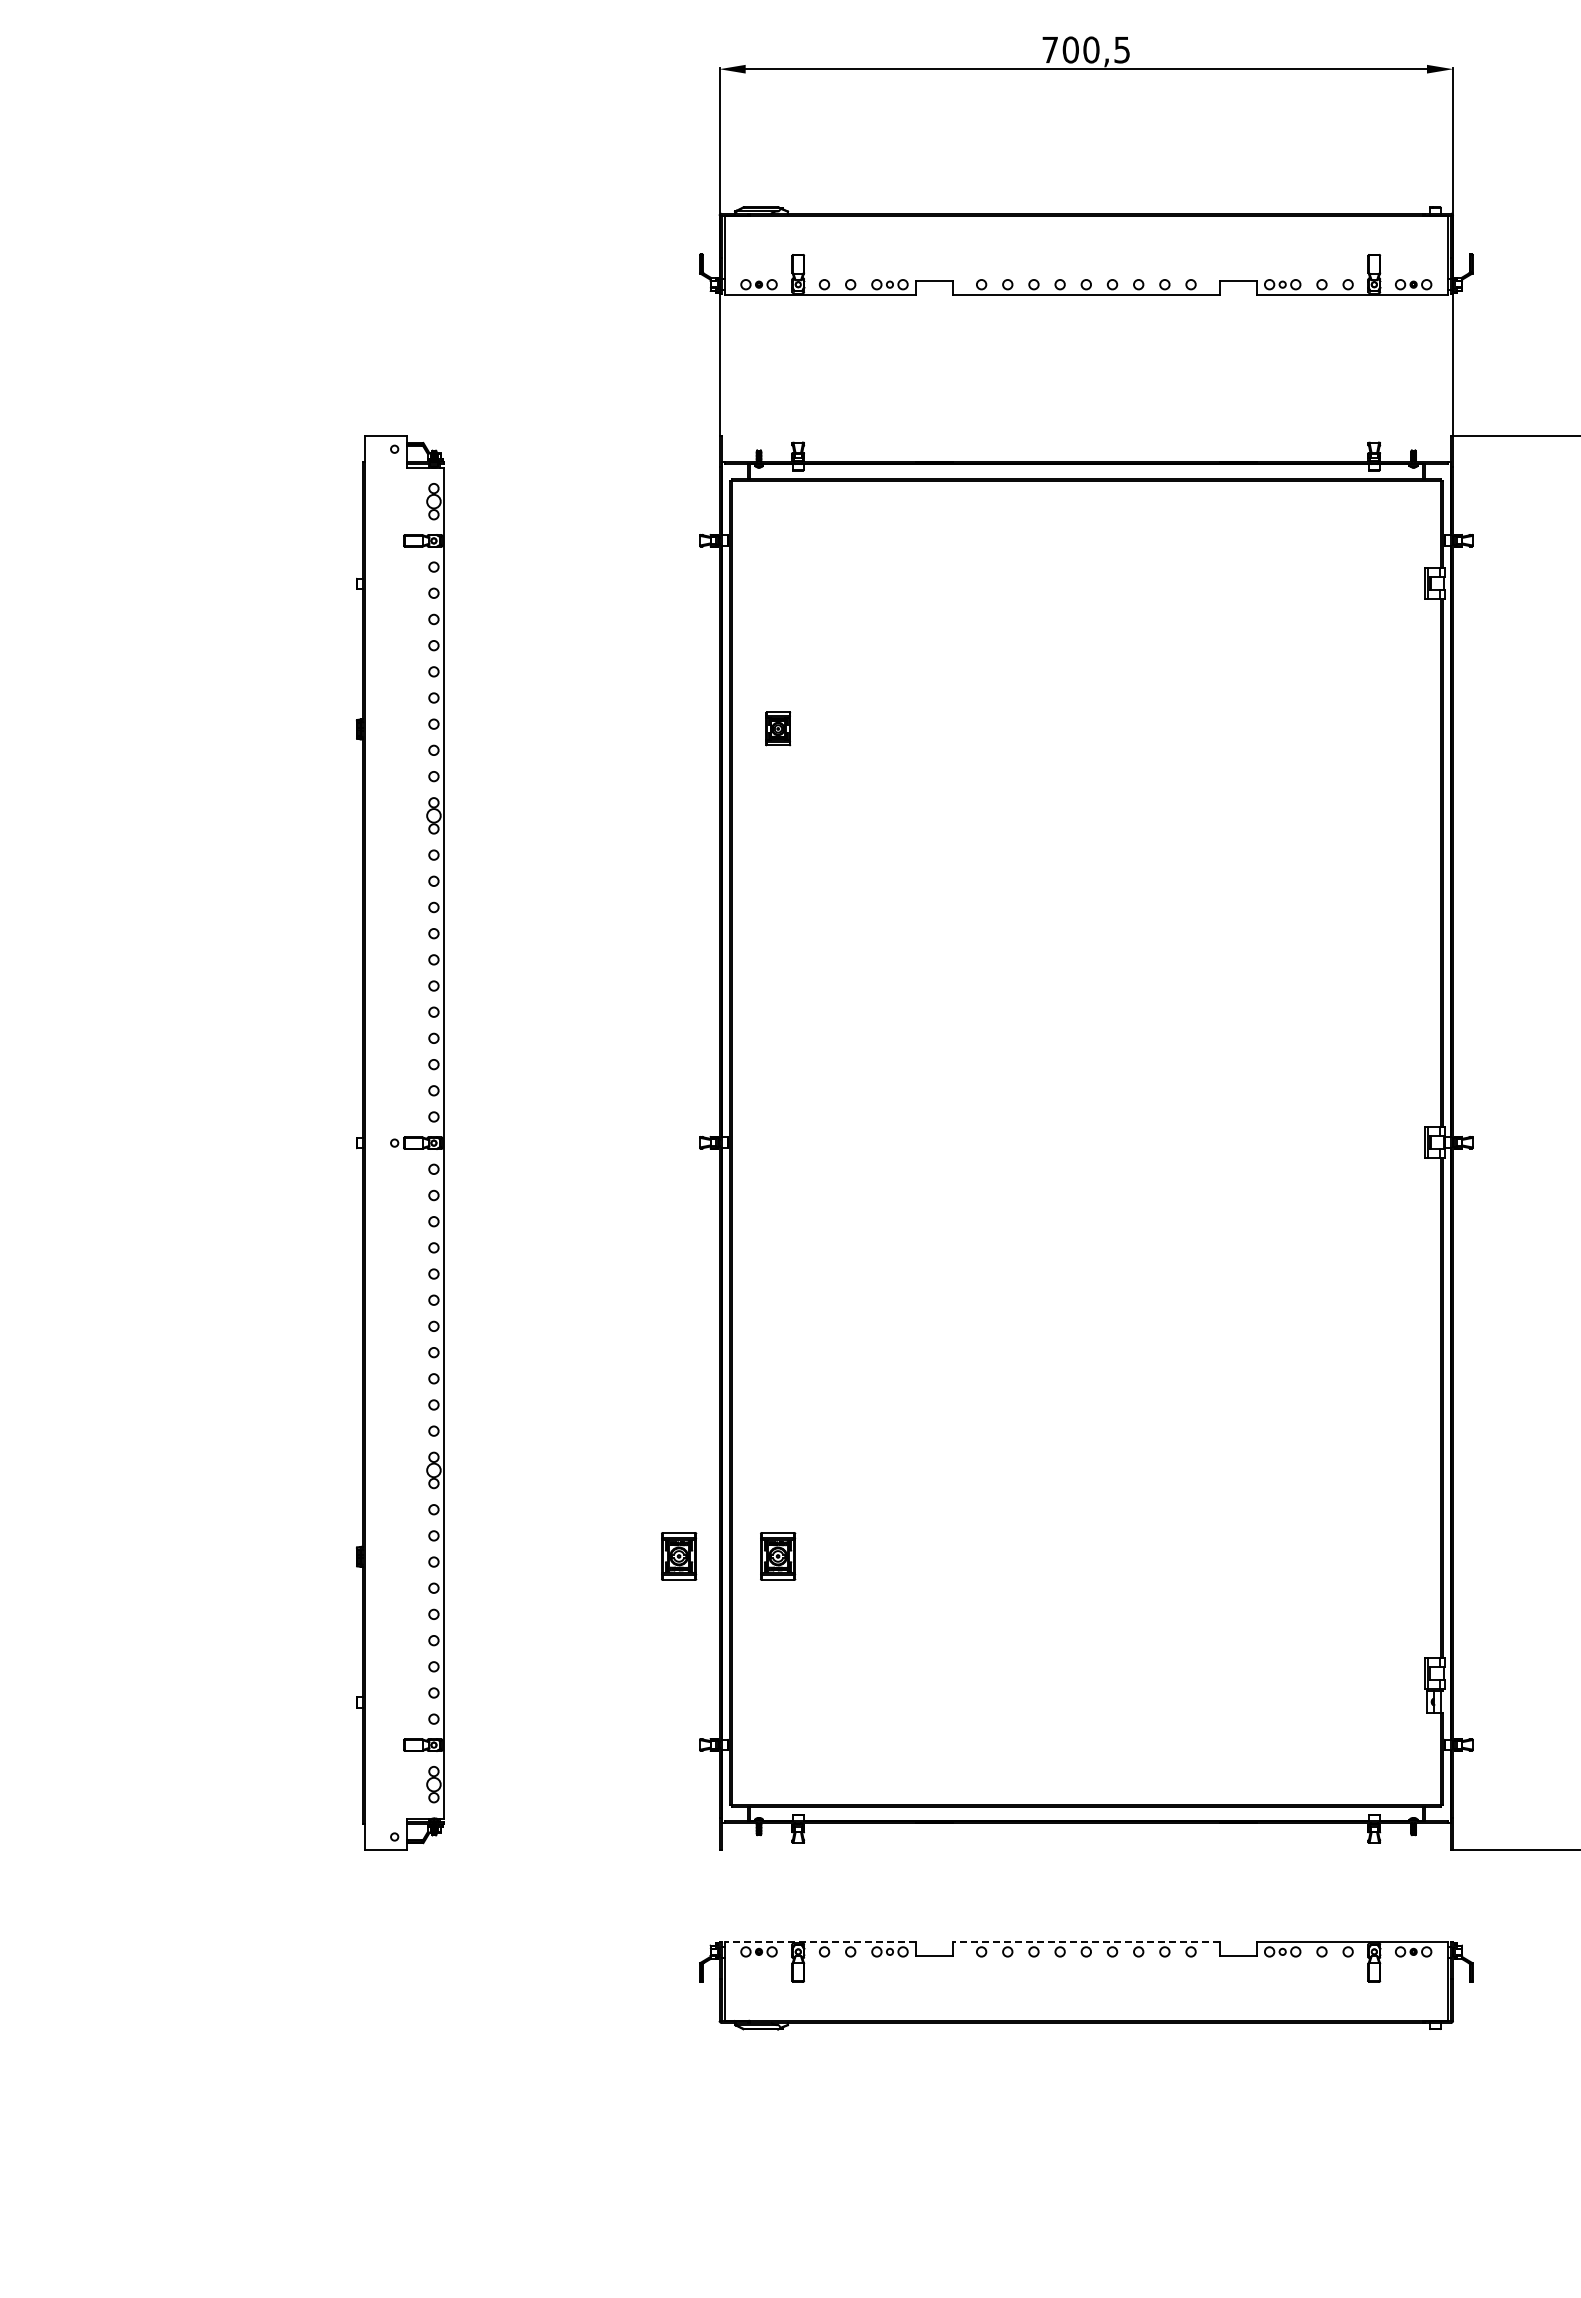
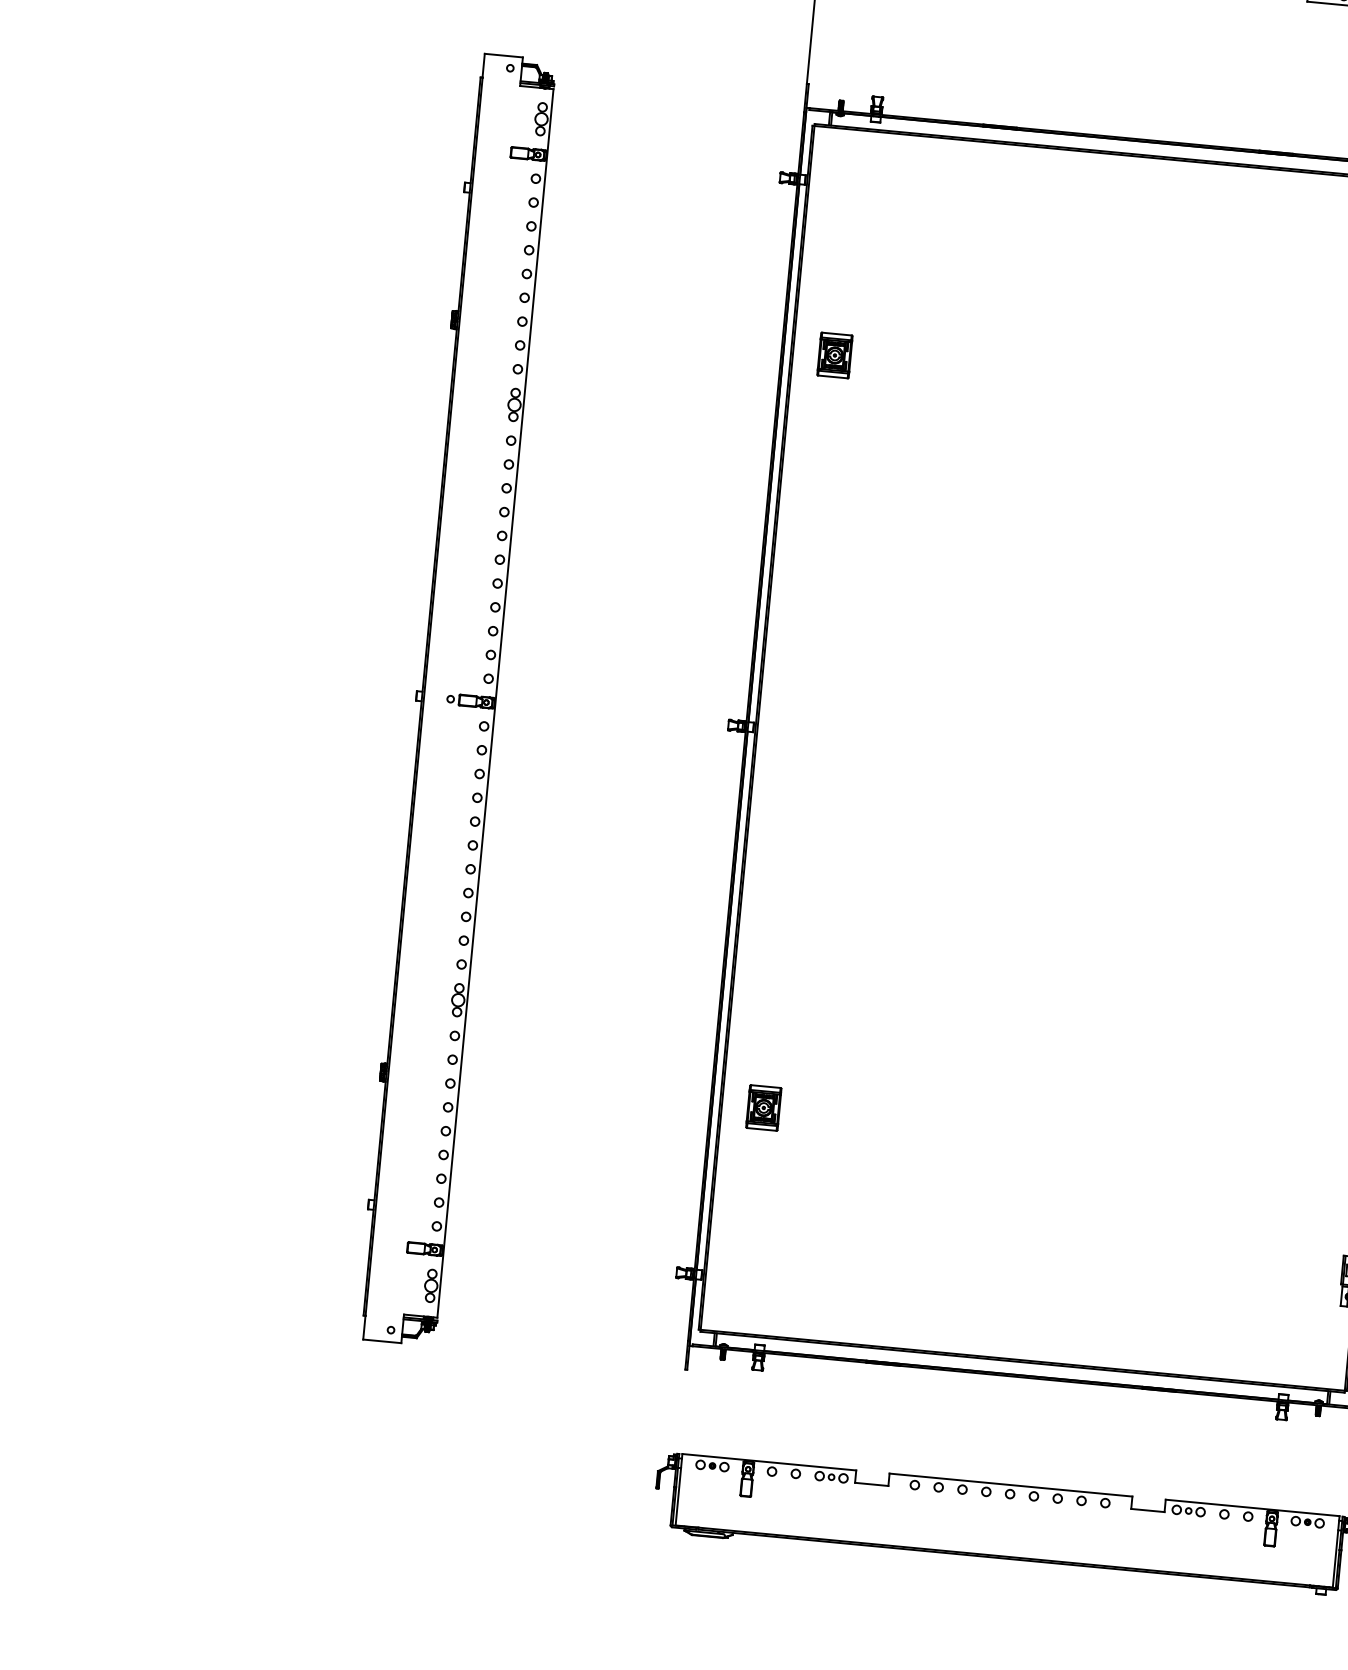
part: (778, 728) -> (835, 355), size x1.43
part: (679, 1556) -> (674, 1099), removed
line: (820, 1941) -> (769, 1461), dashed -> solid
line: (1086, 1941) -> (1011, 1484), dashed -> solid

